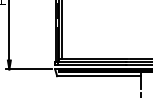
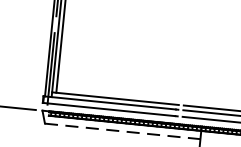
line: (99, 76) -> (123, 132), solid -> dashed

